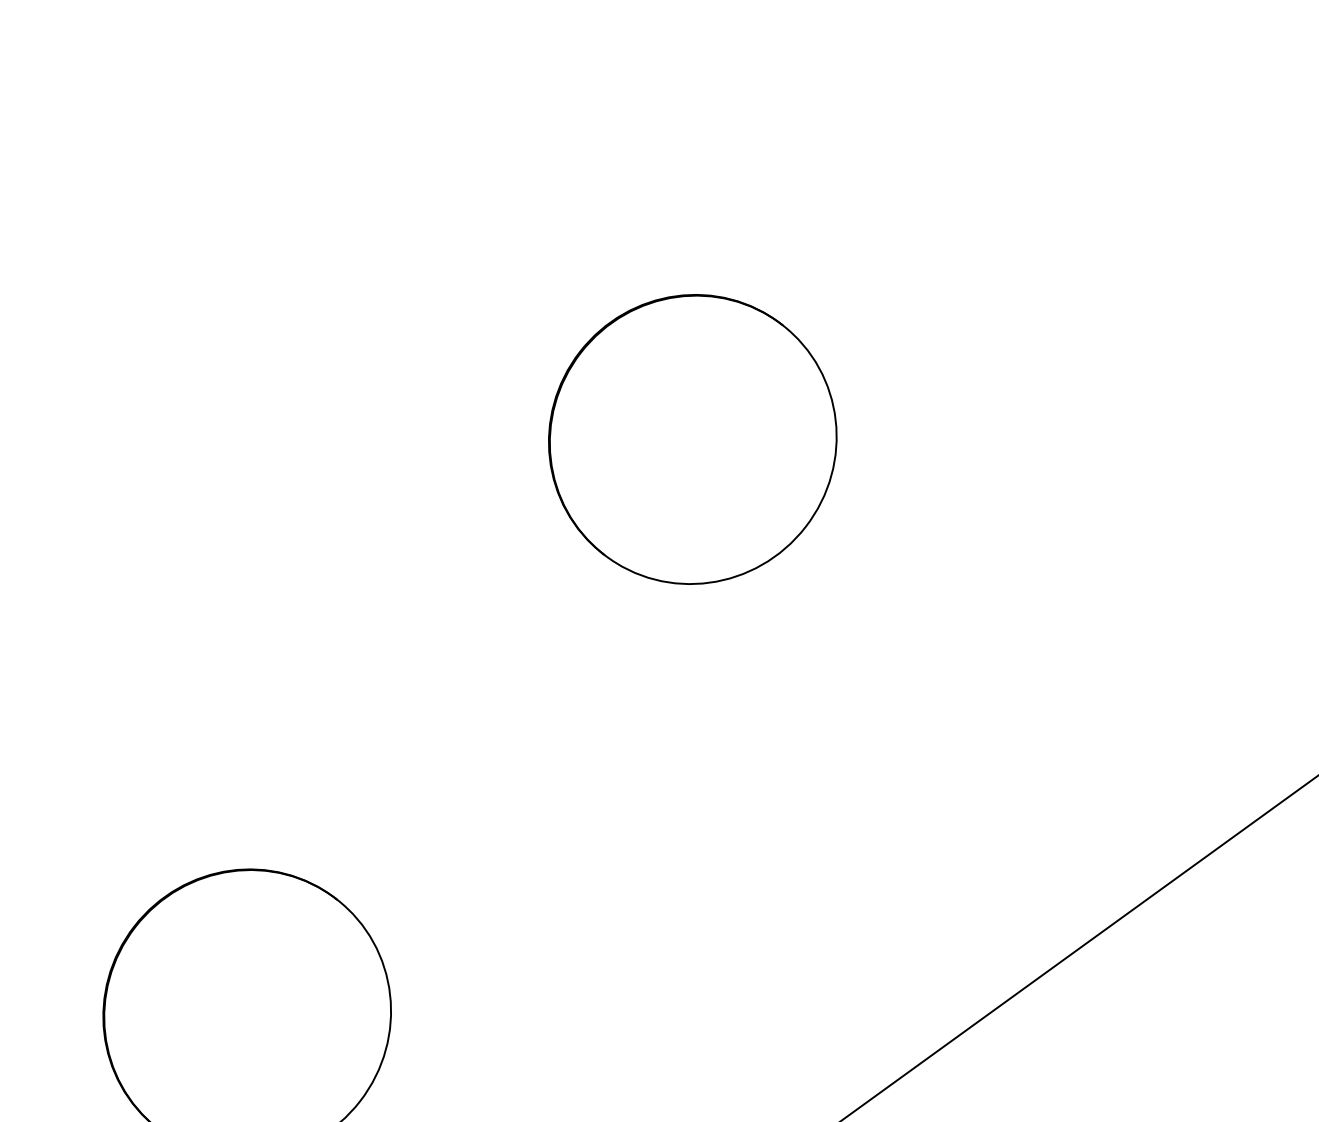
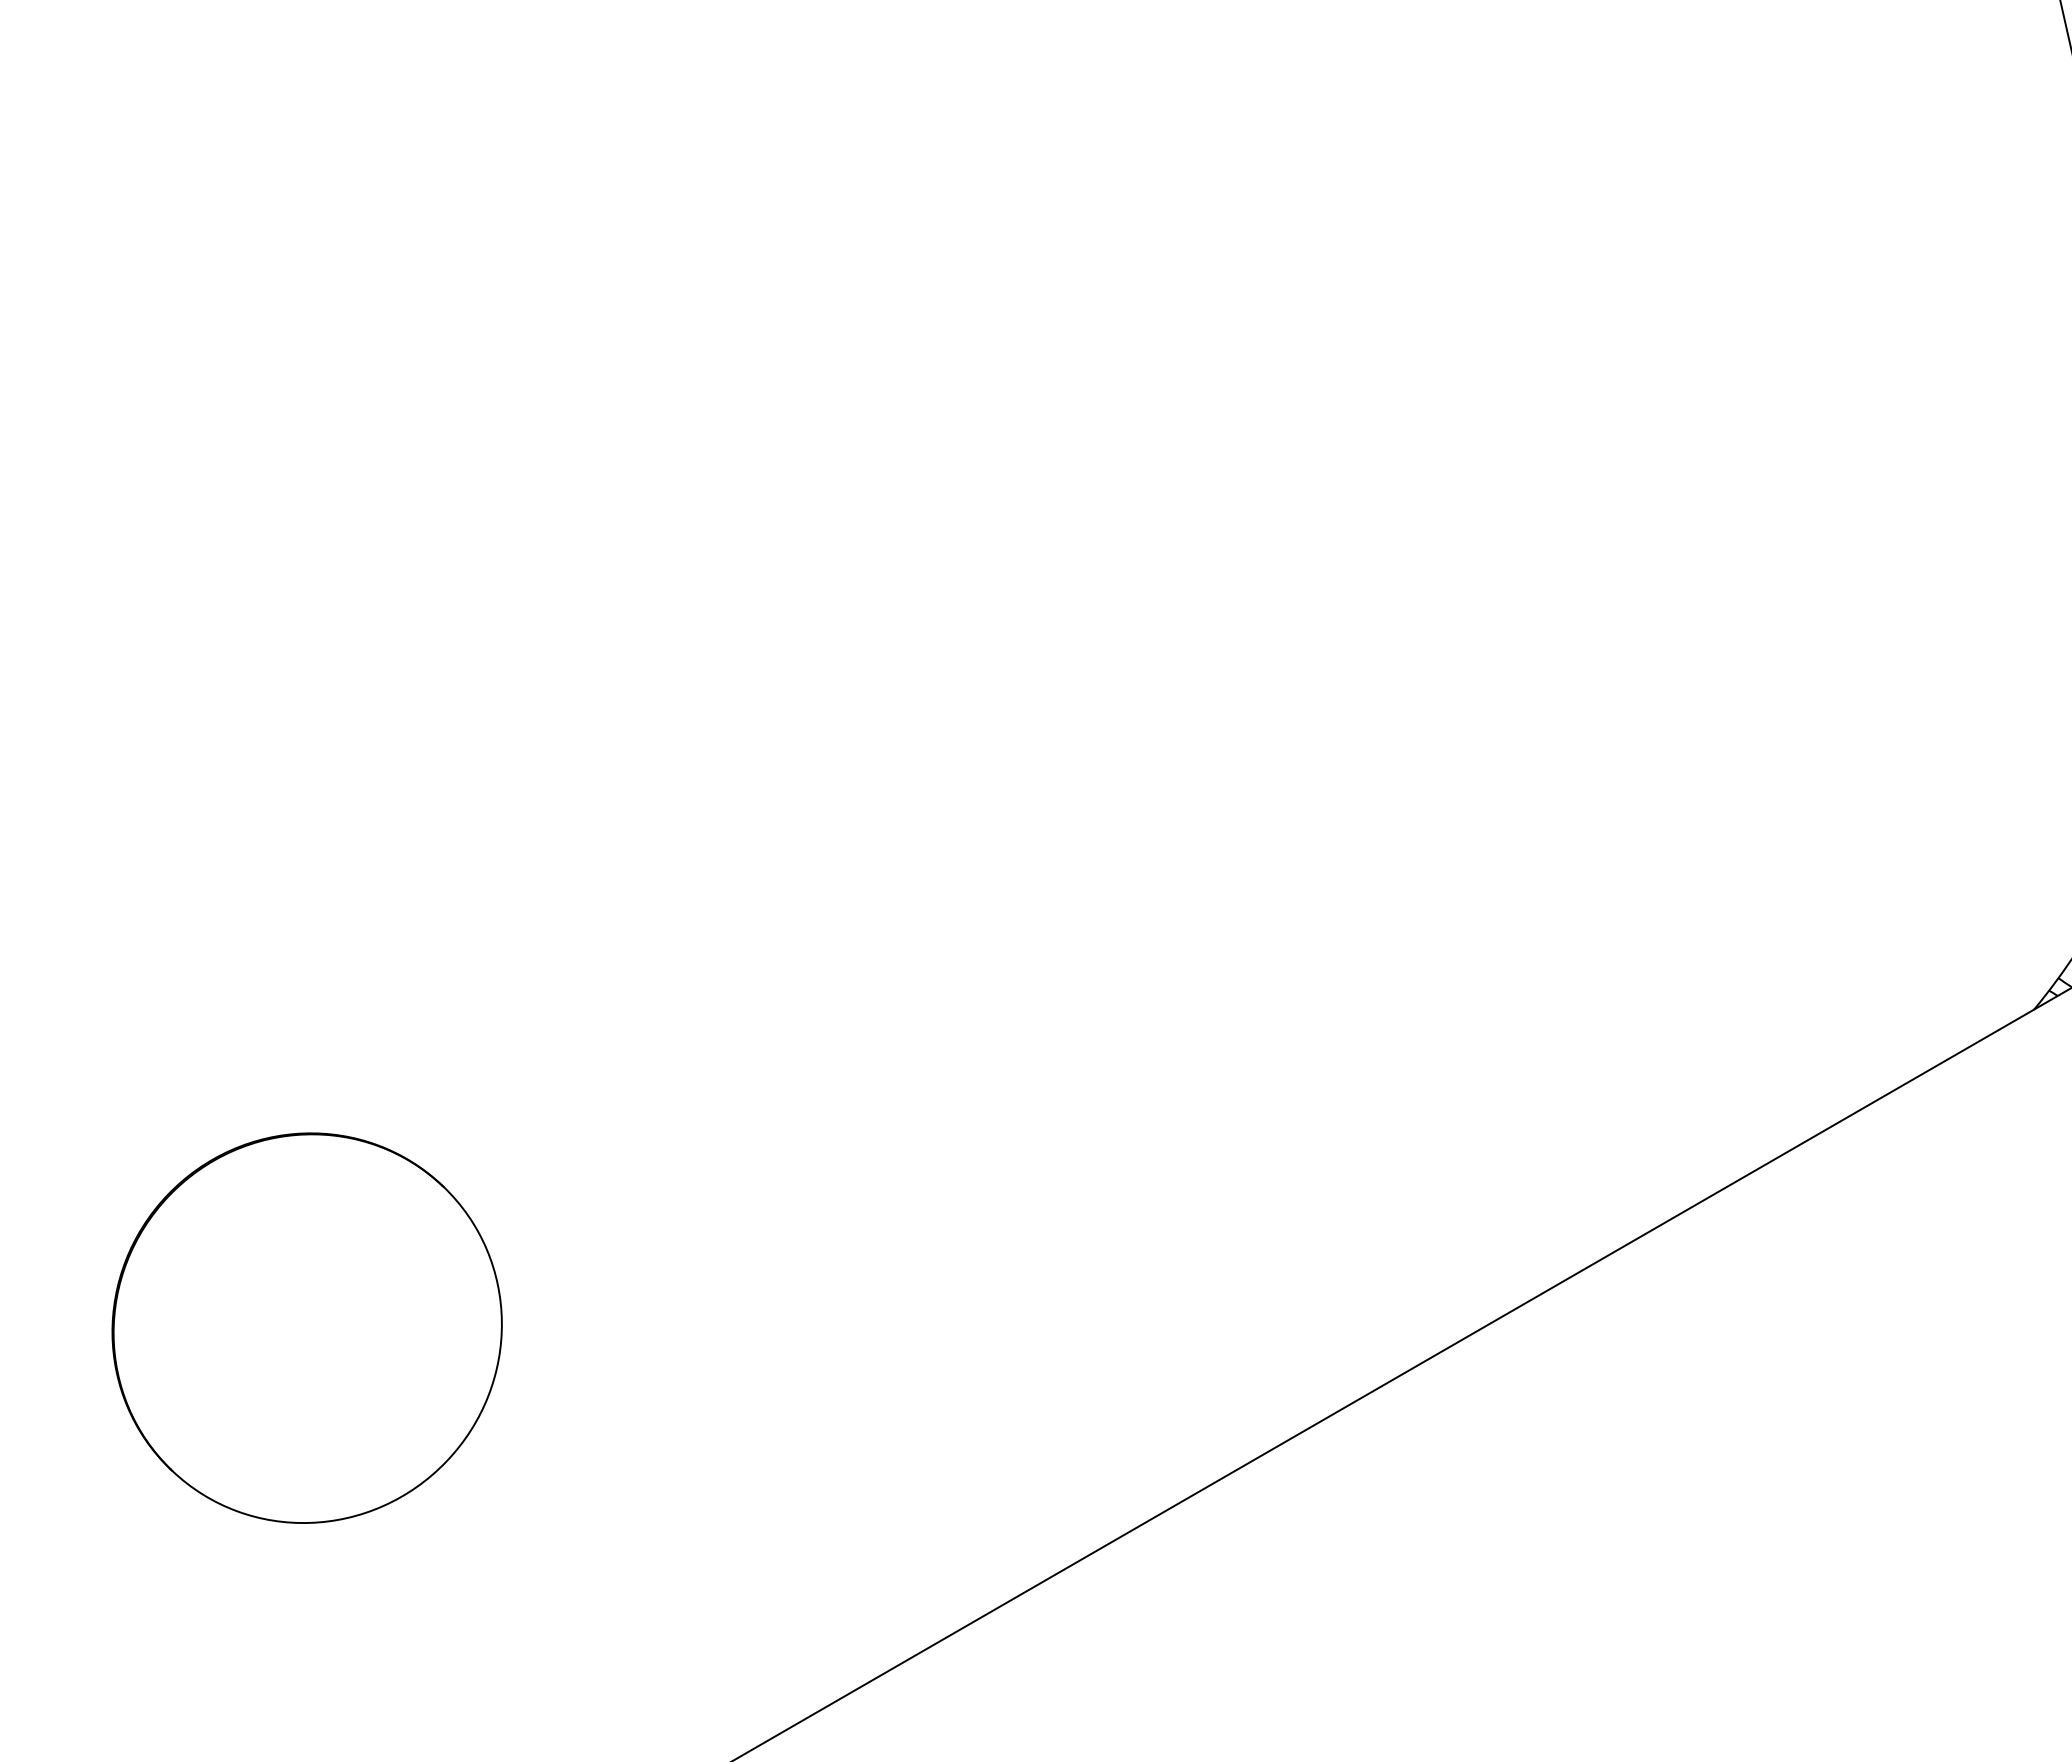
part: (692, 438) -> (985, 617), removed

